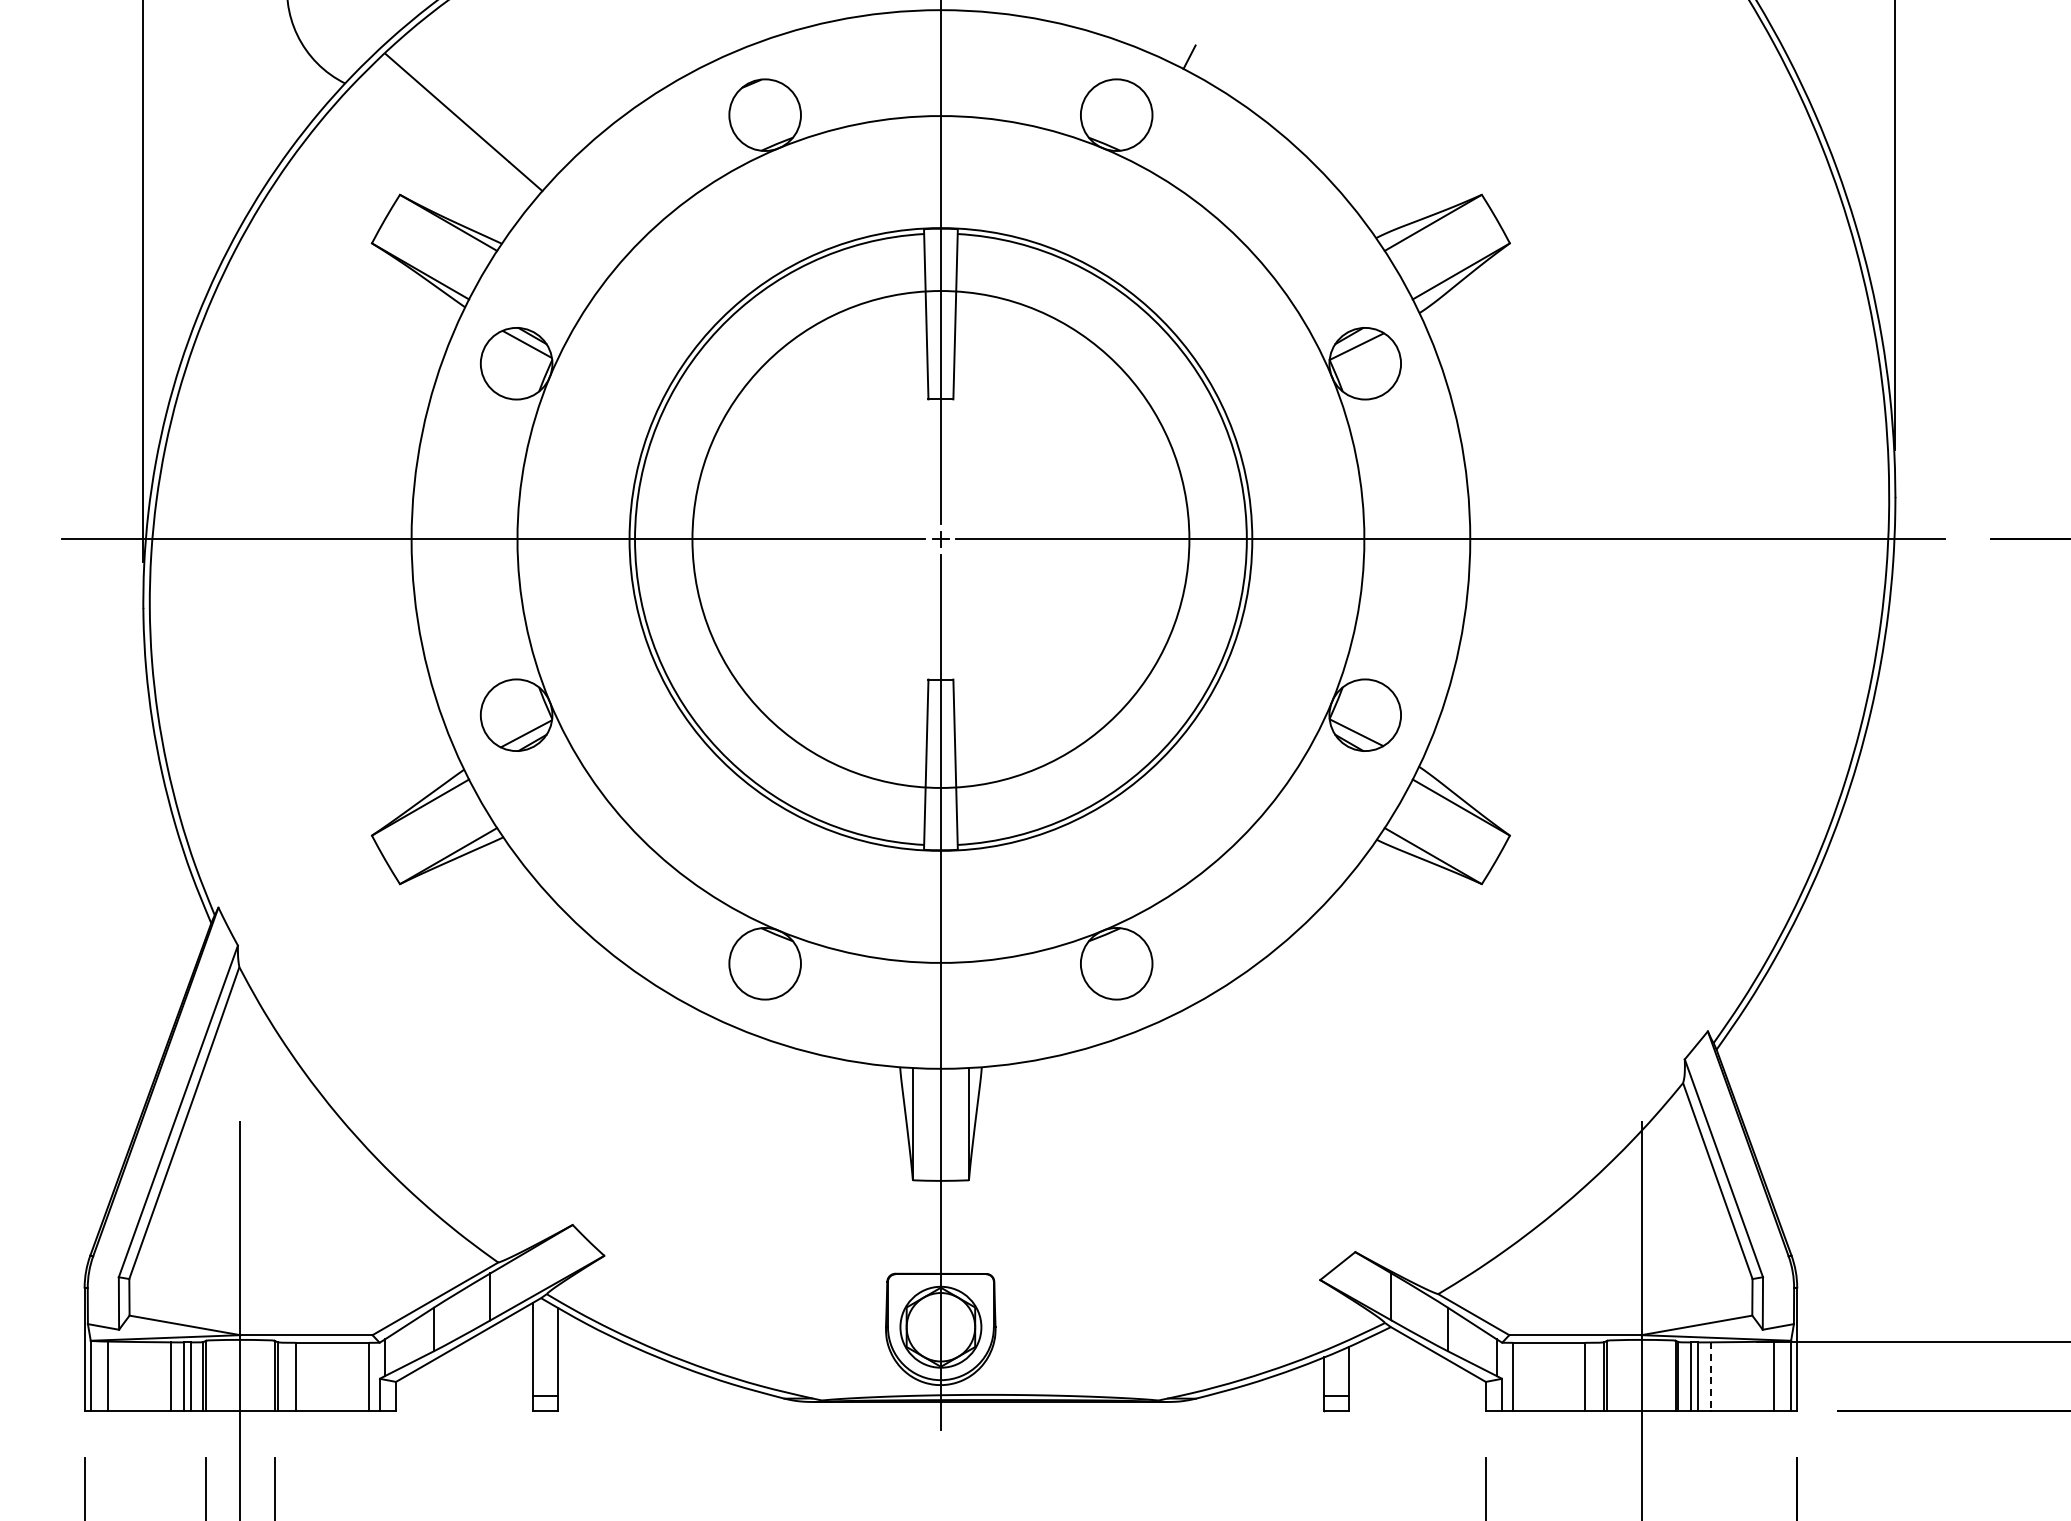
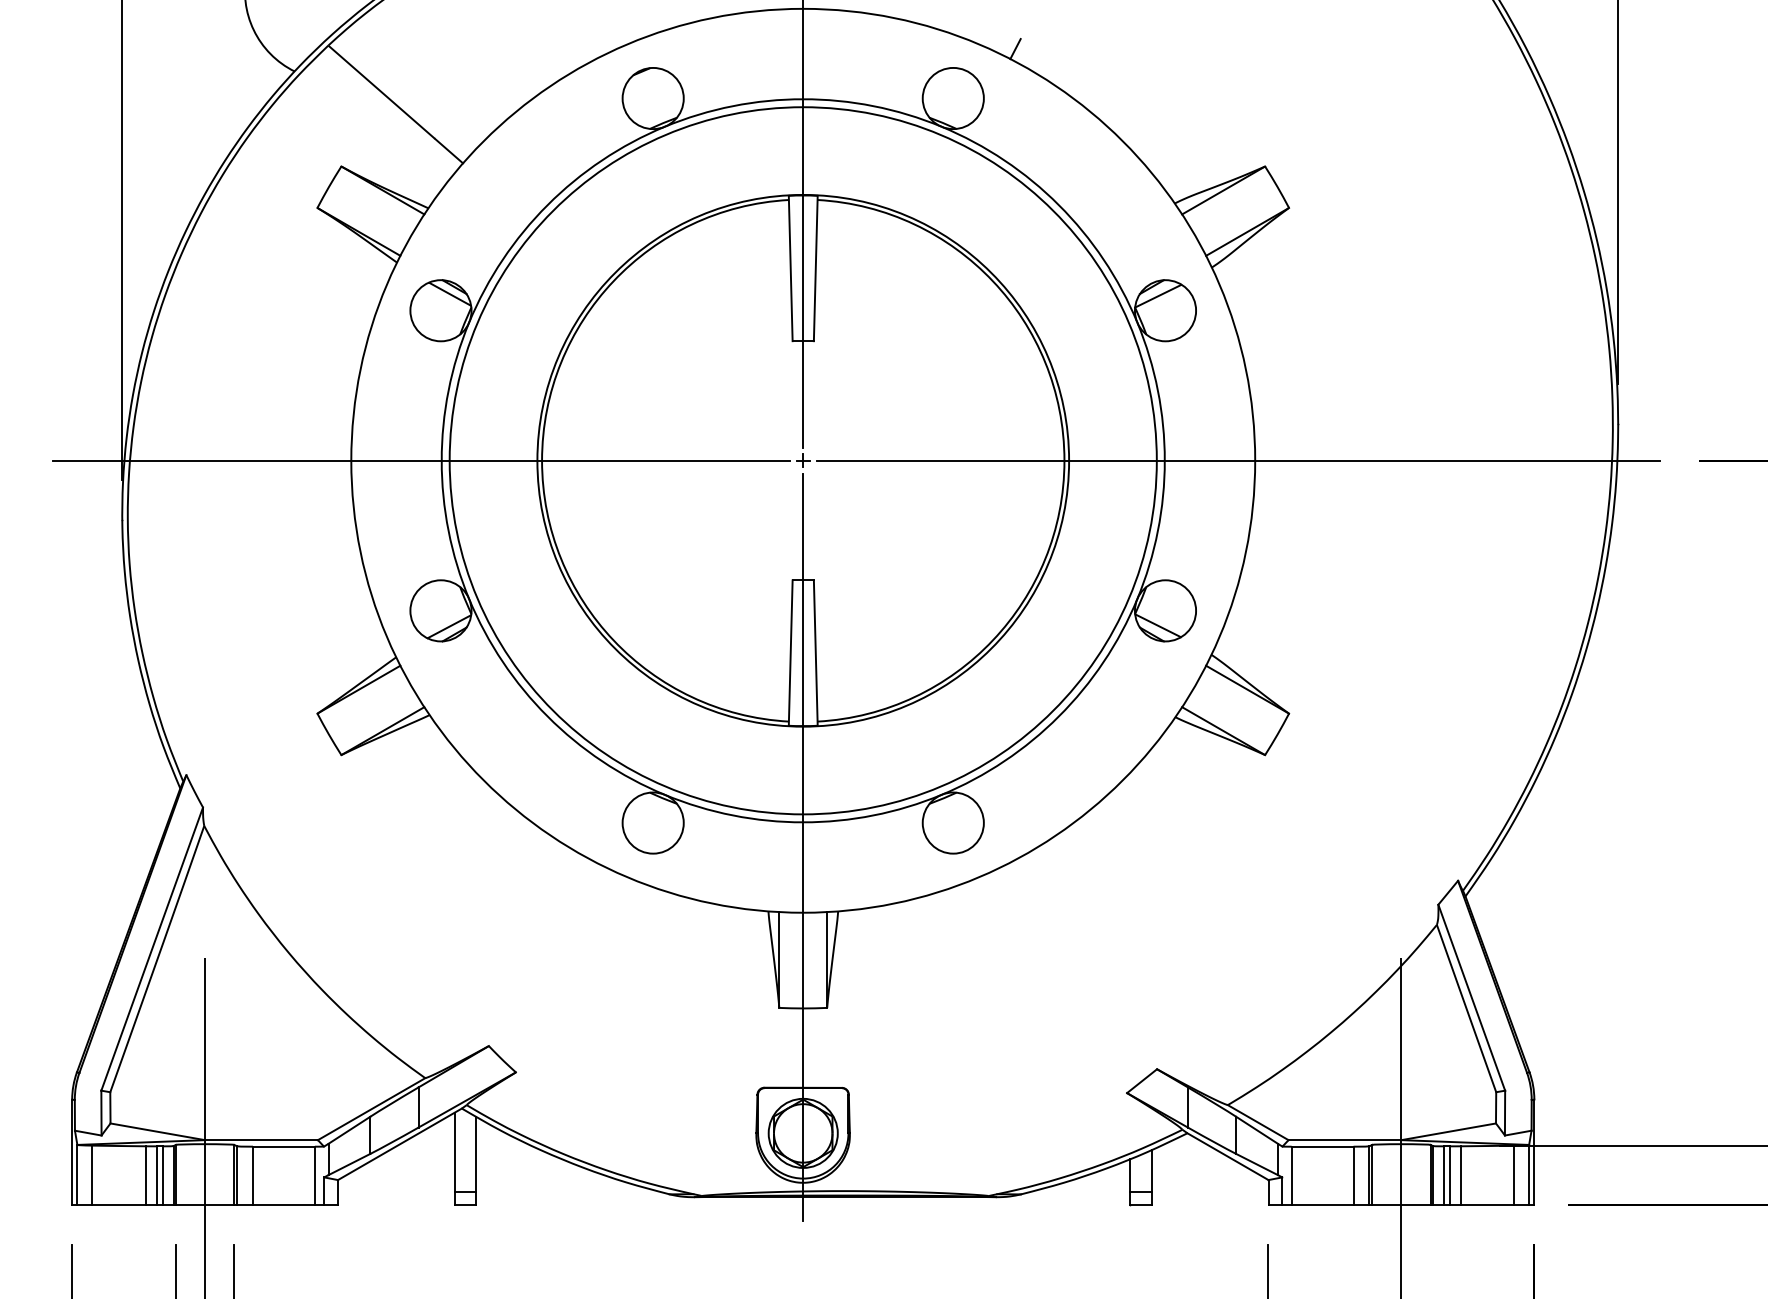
circle: (940, 539) -> (802, 460), size x1.67
line: (1710, 1377) -> (1460, 1176), dashed -> solid

